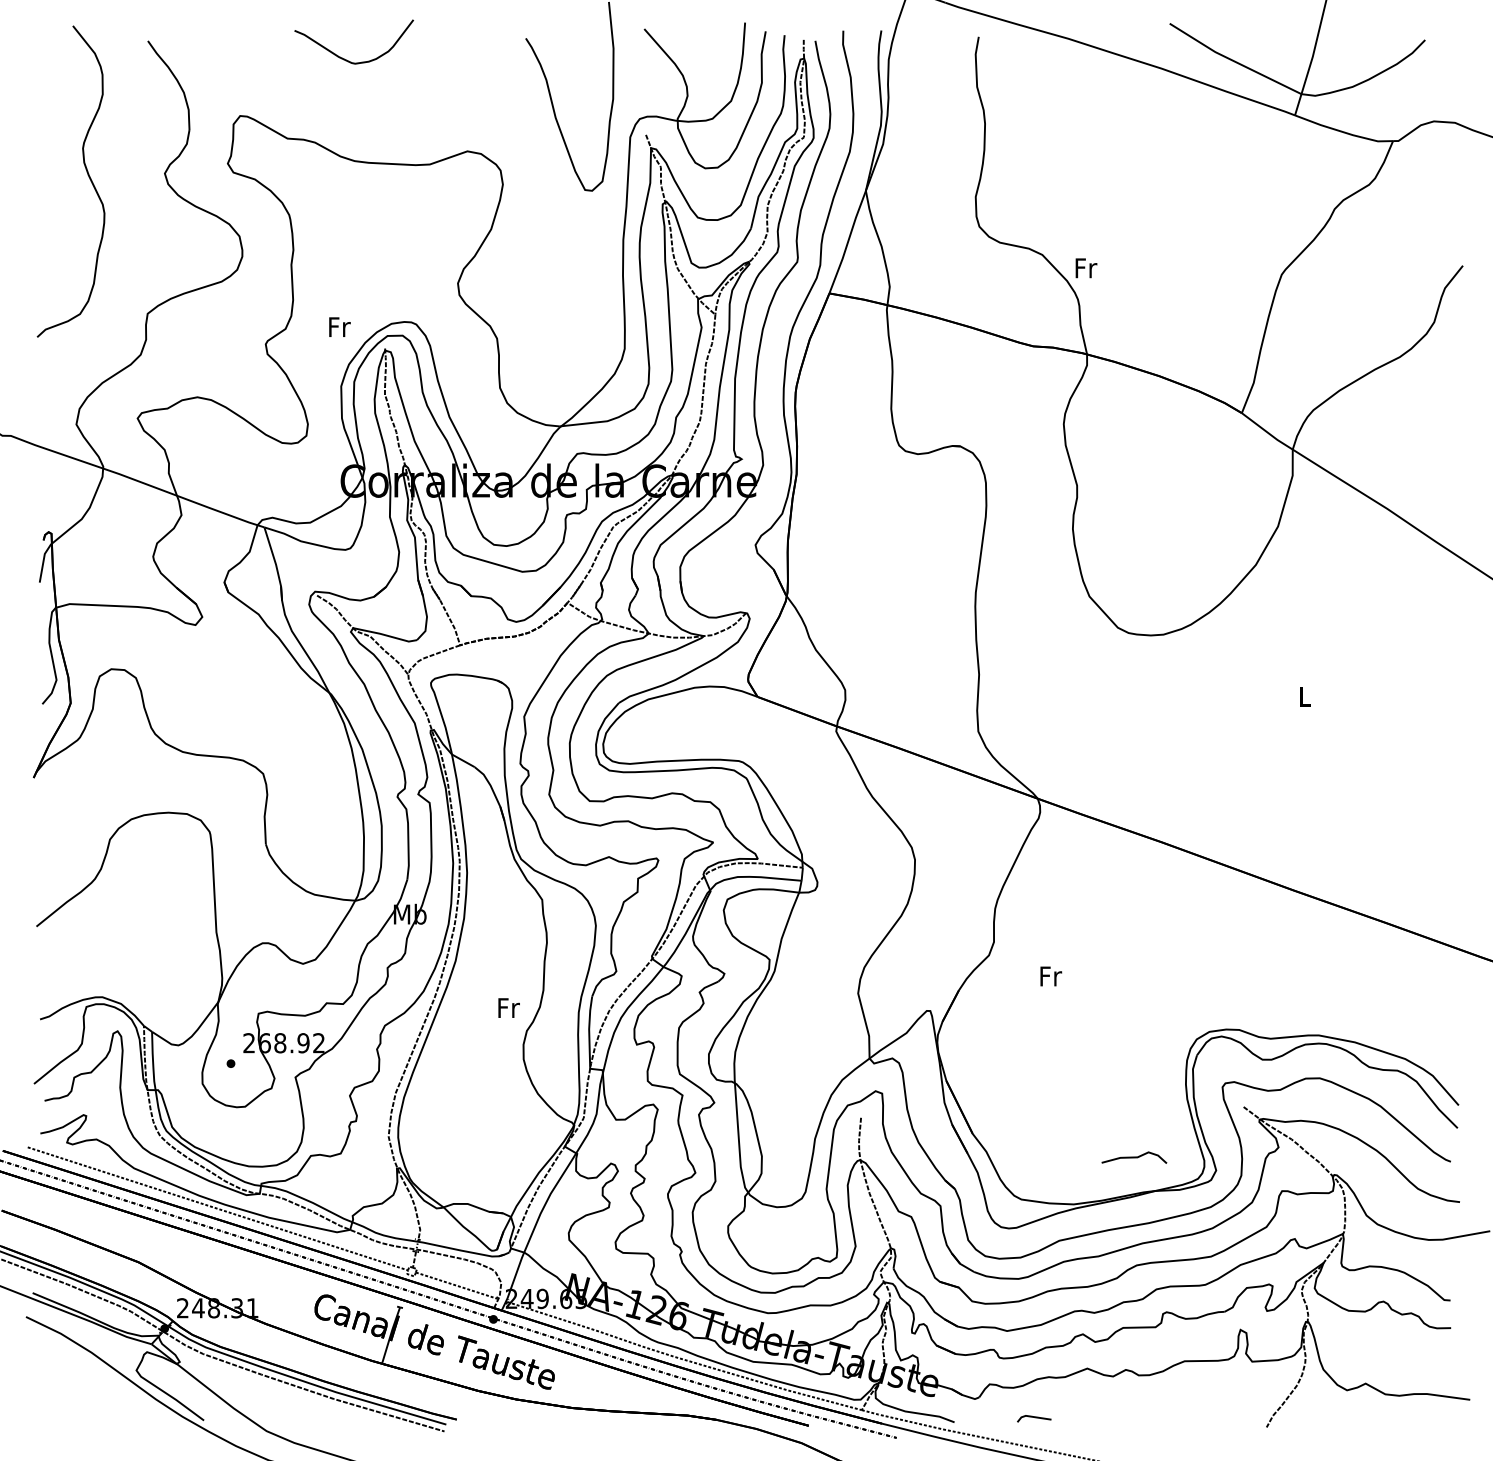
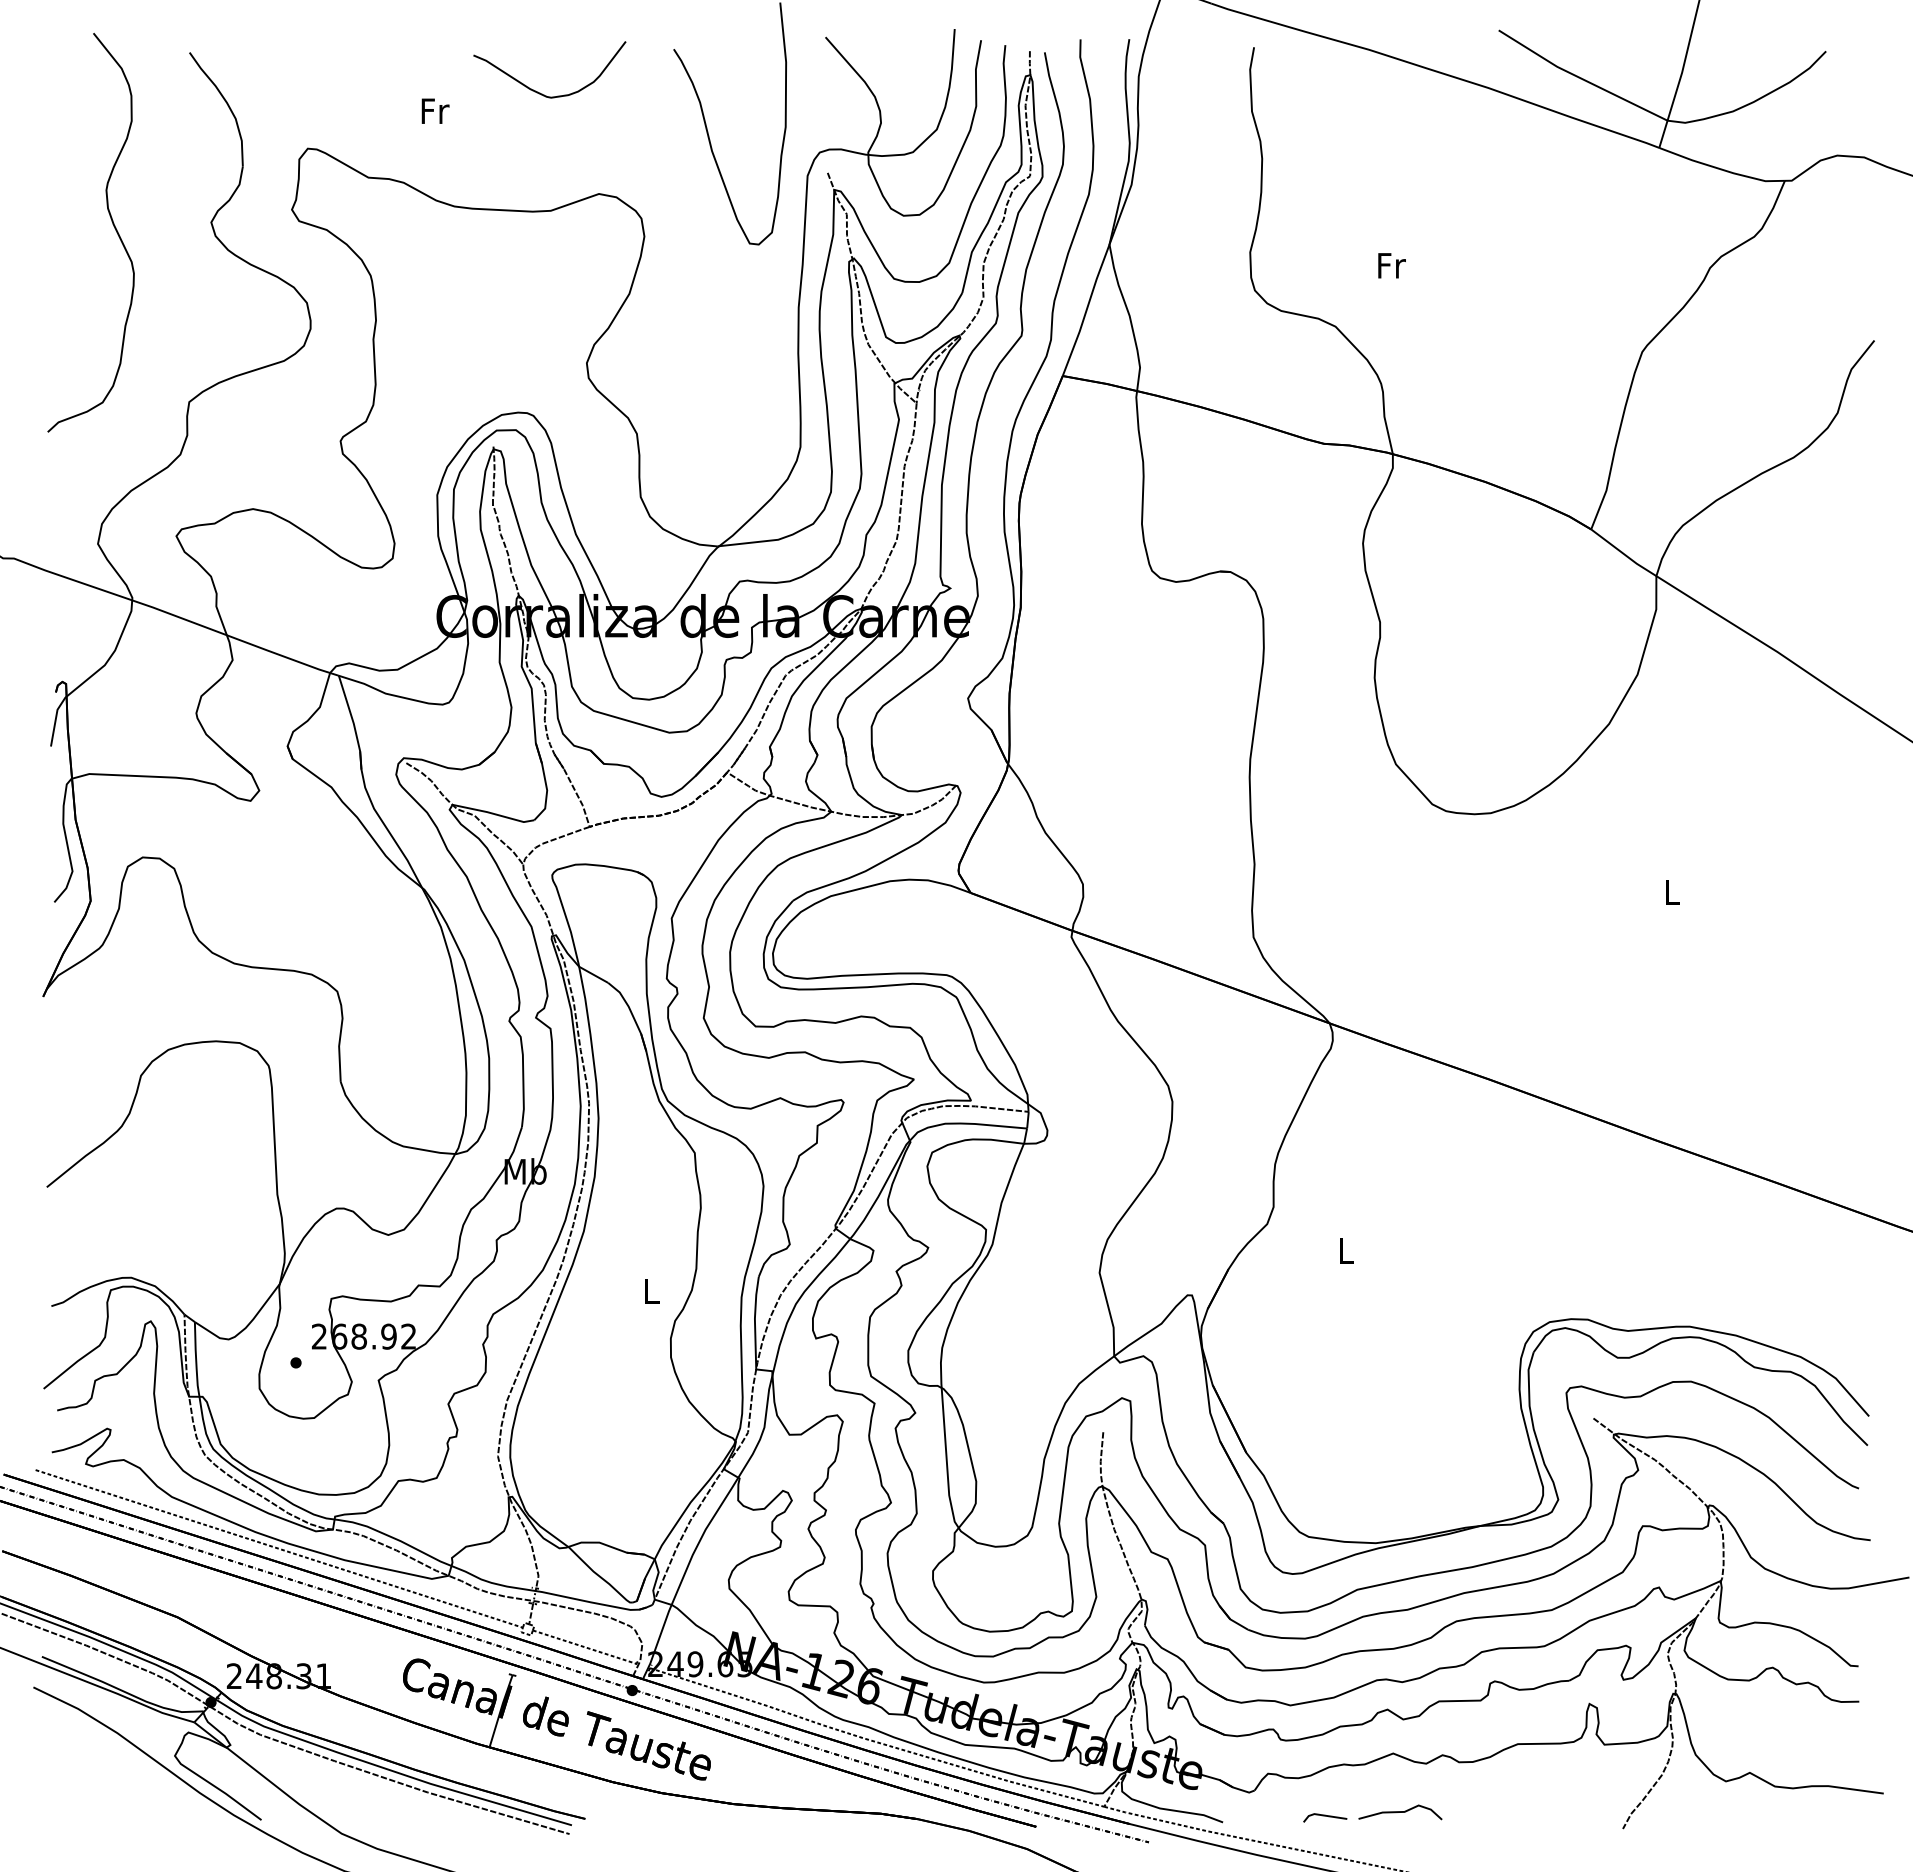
curve: (346, 59) -> (540, 92), moved
text: (1086, 268) -> (1391, 265), moved
text: (339, 326) -> (435, 110), moved
text: (1050, 975) -> (1346, 1250), Fr -> L
text: (509, 1007) -> (652, 1291), Fr -> L
curve: (1134, 1157) -> (1400, 1812), moved

